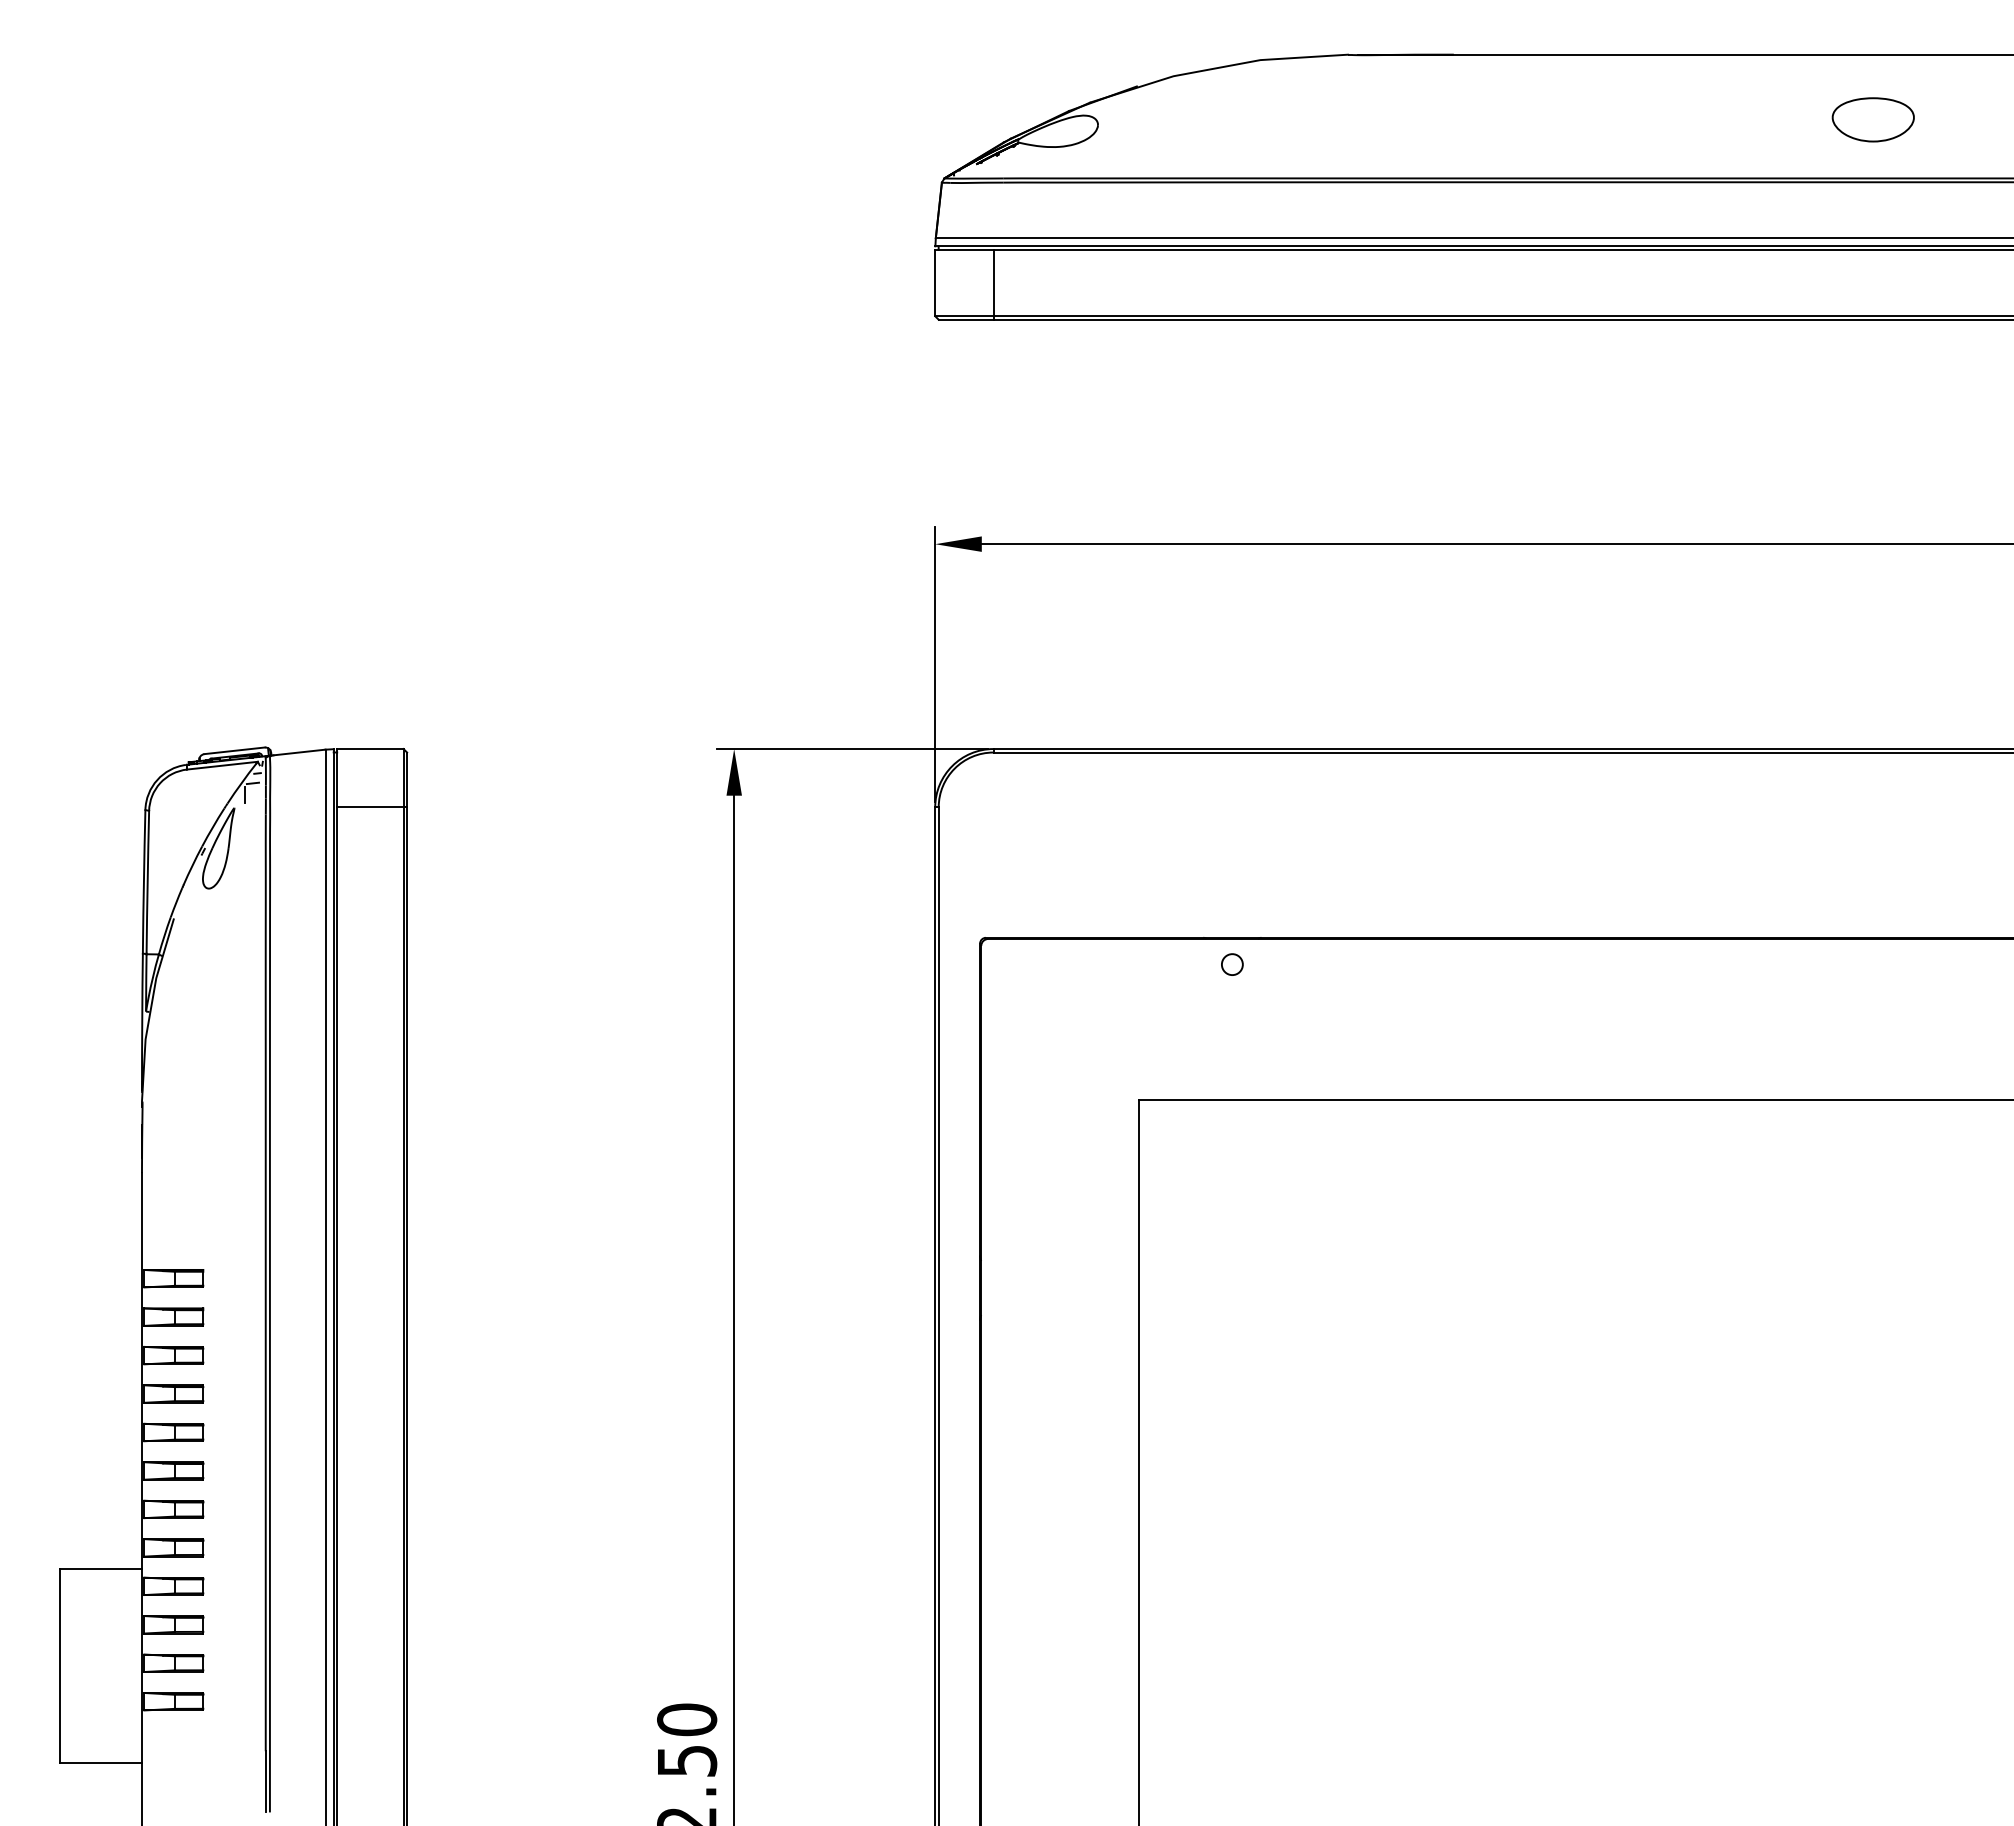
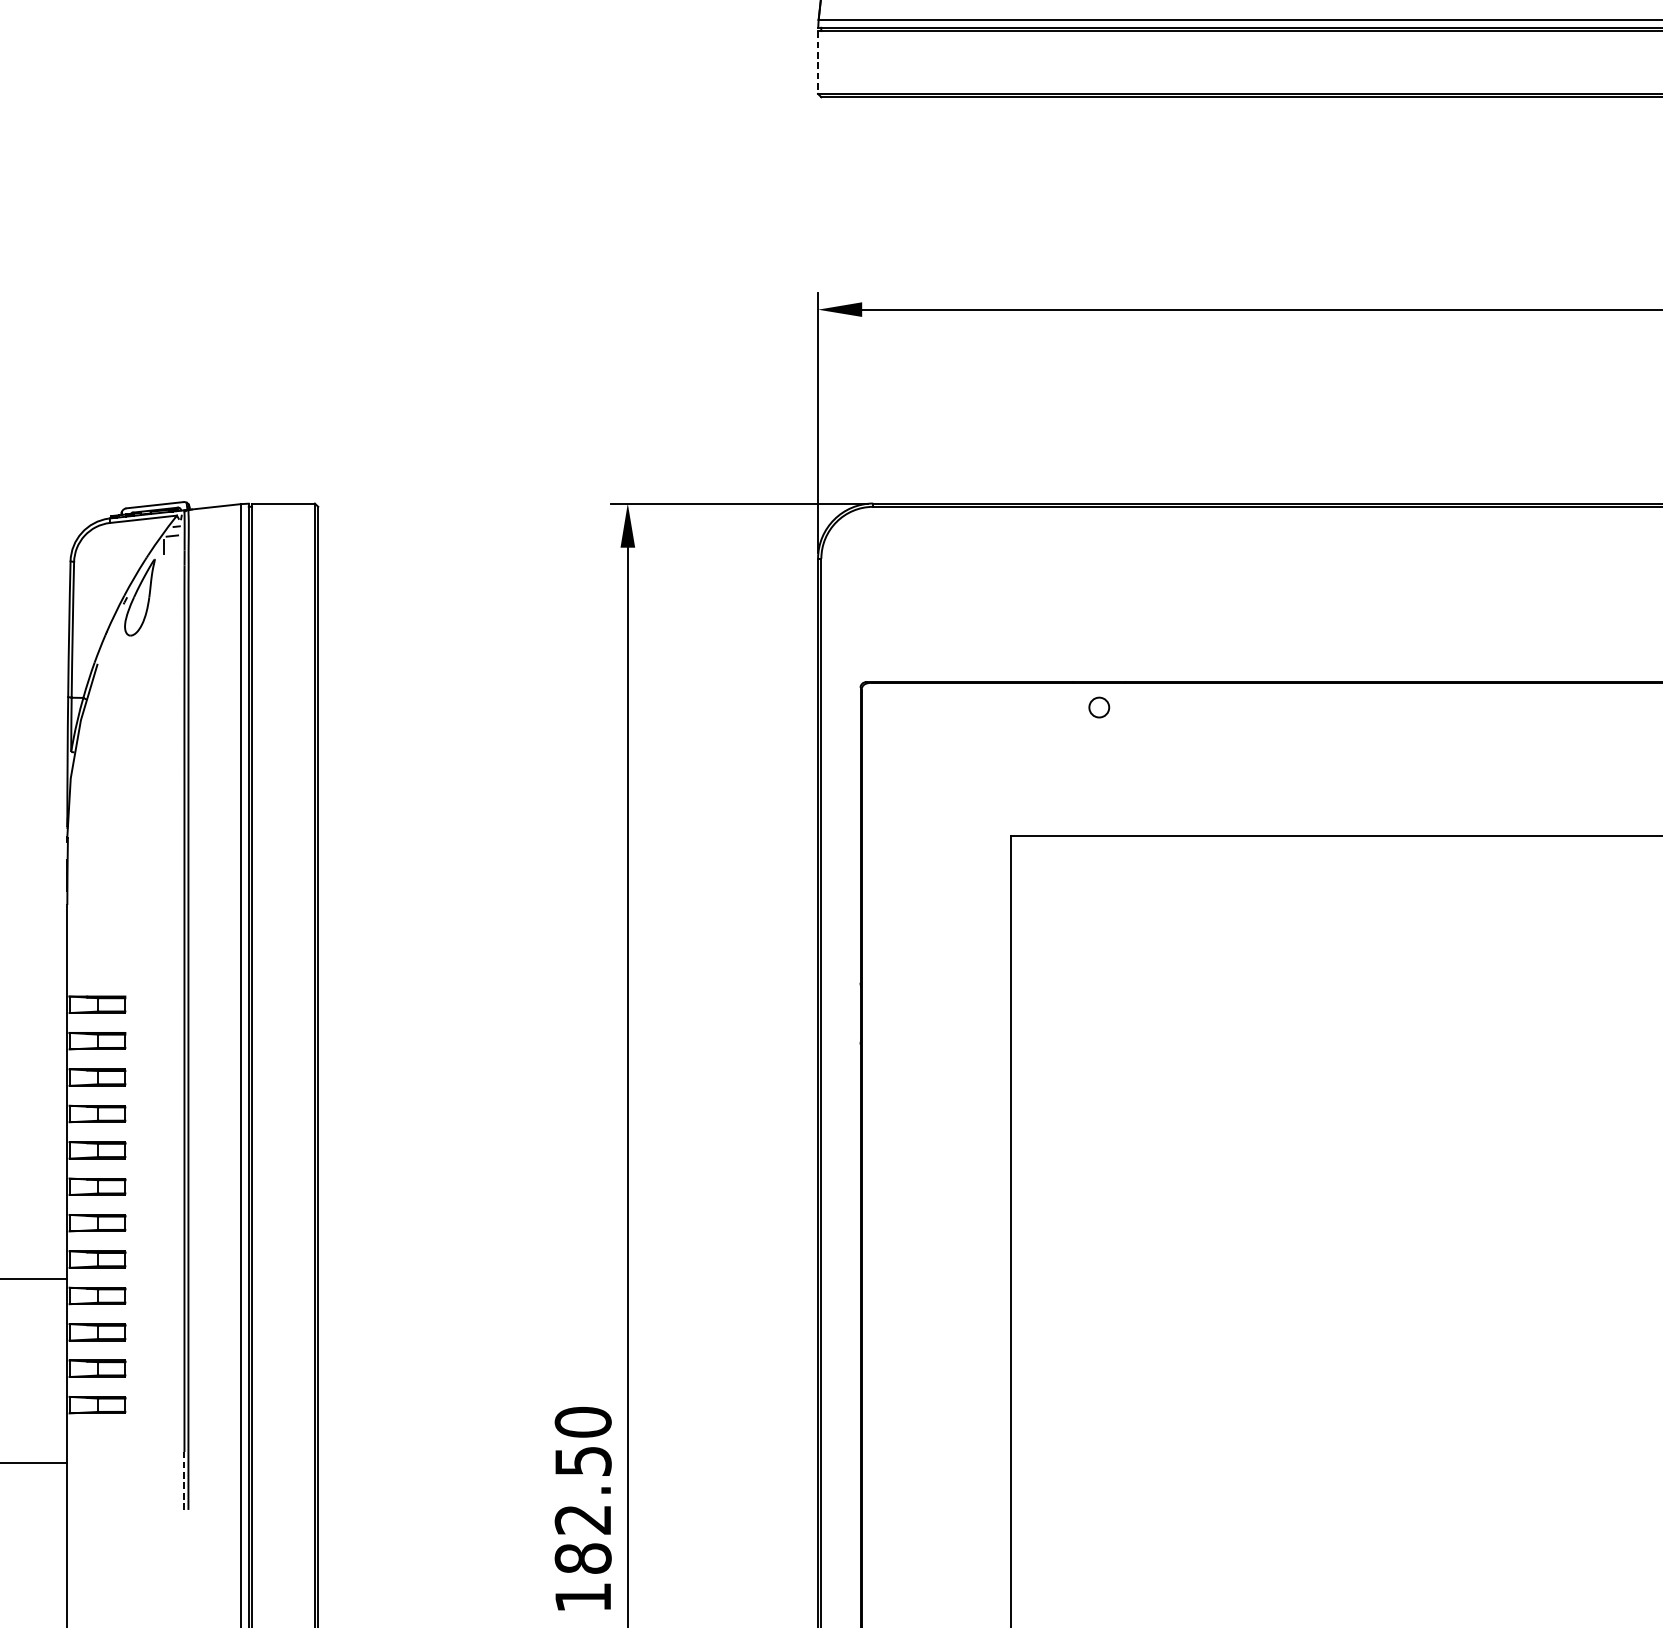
line: (935, 283) -> (818, 62), solid -> dashed
line: (993, 284) -> (873, 63), removed
line: (372, 807) -> (285, 558), removed
line: (265, 1781) -> (184, 1480), solid -> dashed

